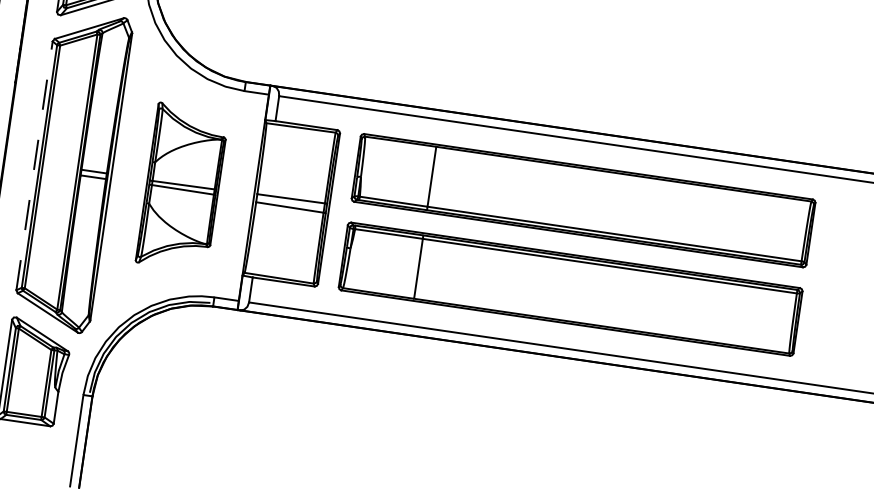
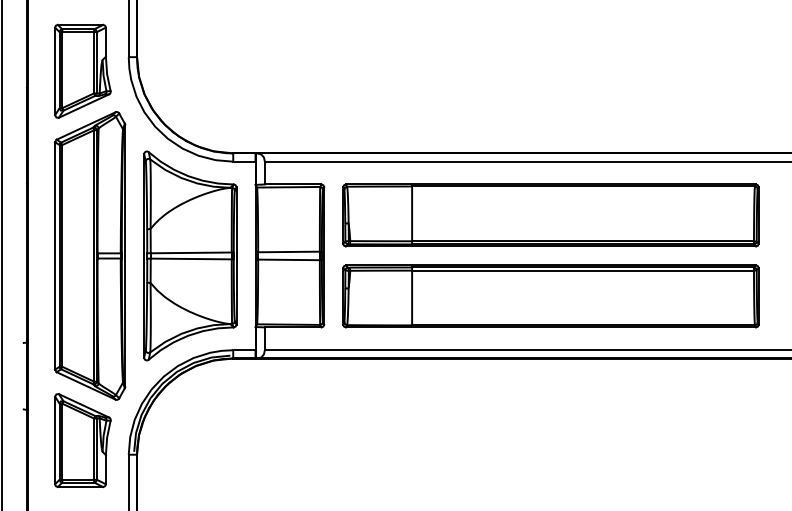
line: (35, 165) -> (55, 255), dashed -> solid
part: (182, 186) -> (190, 255), size x1.43

